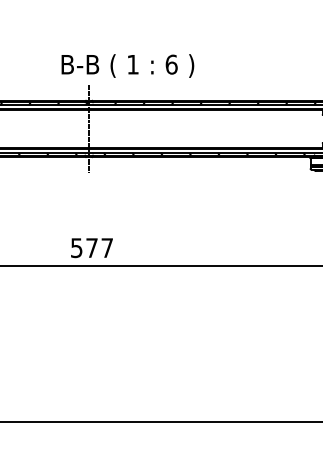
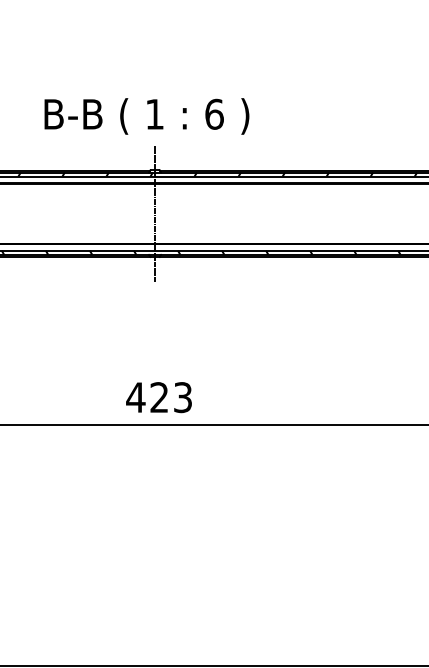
text: (127, 65) -> (146, 115), moved
text: (91, 248) -> (158, 398), 577 -> 423

